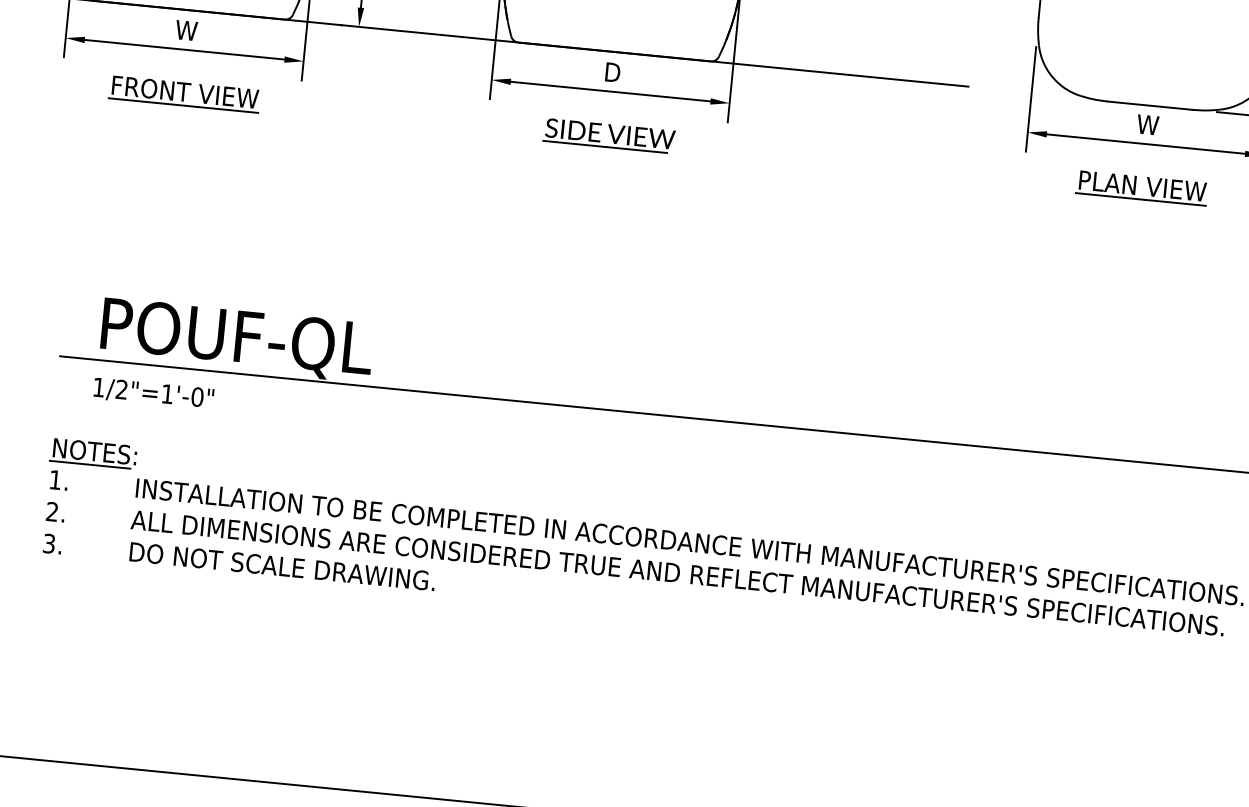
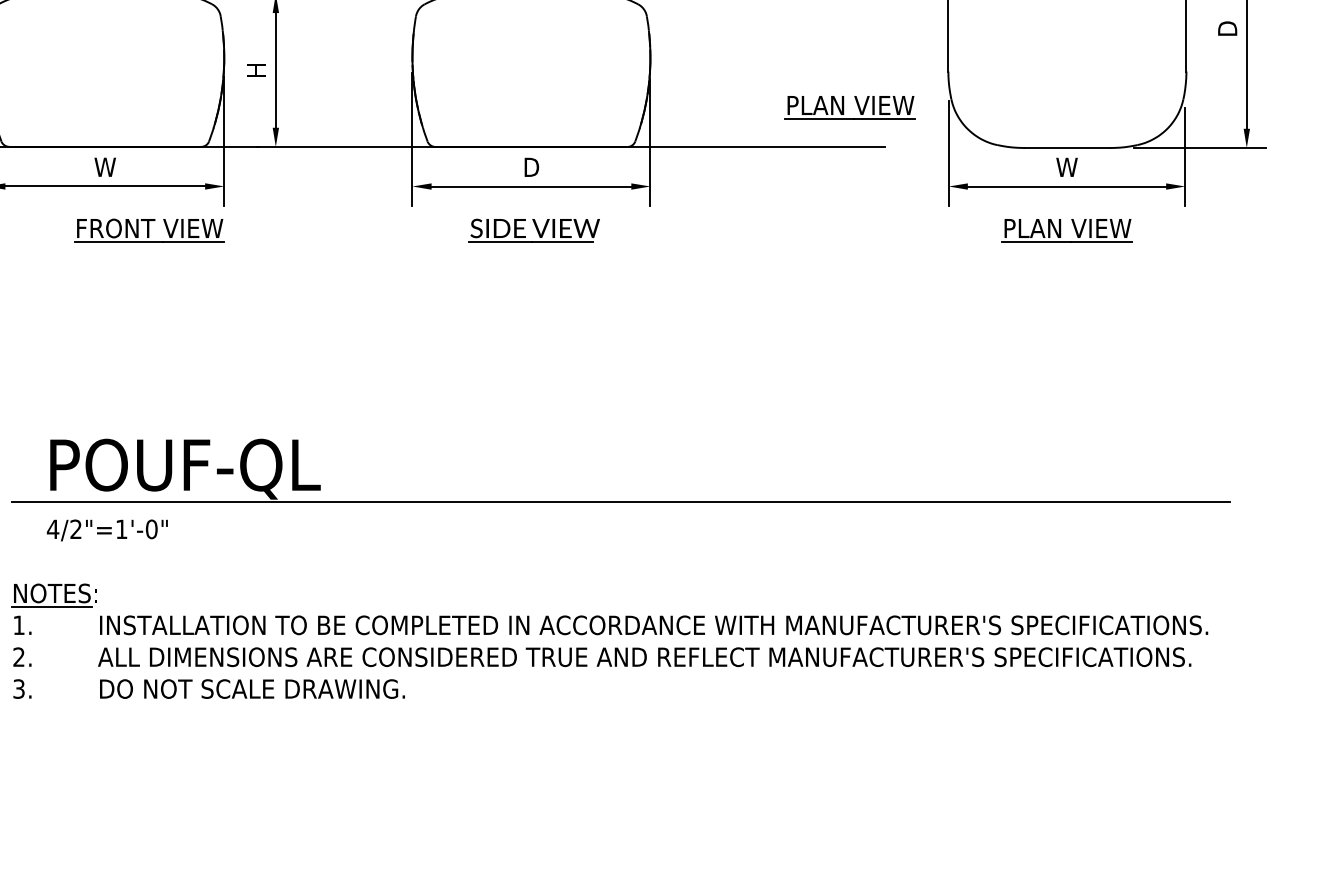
part: (936, 43) -> (849, 107), added
part: (184, 94) -> (149, 230), moved
text: (98, 386) -> (52, 528), 1/2"=1'-0" -> 4/2"=1'-0"

